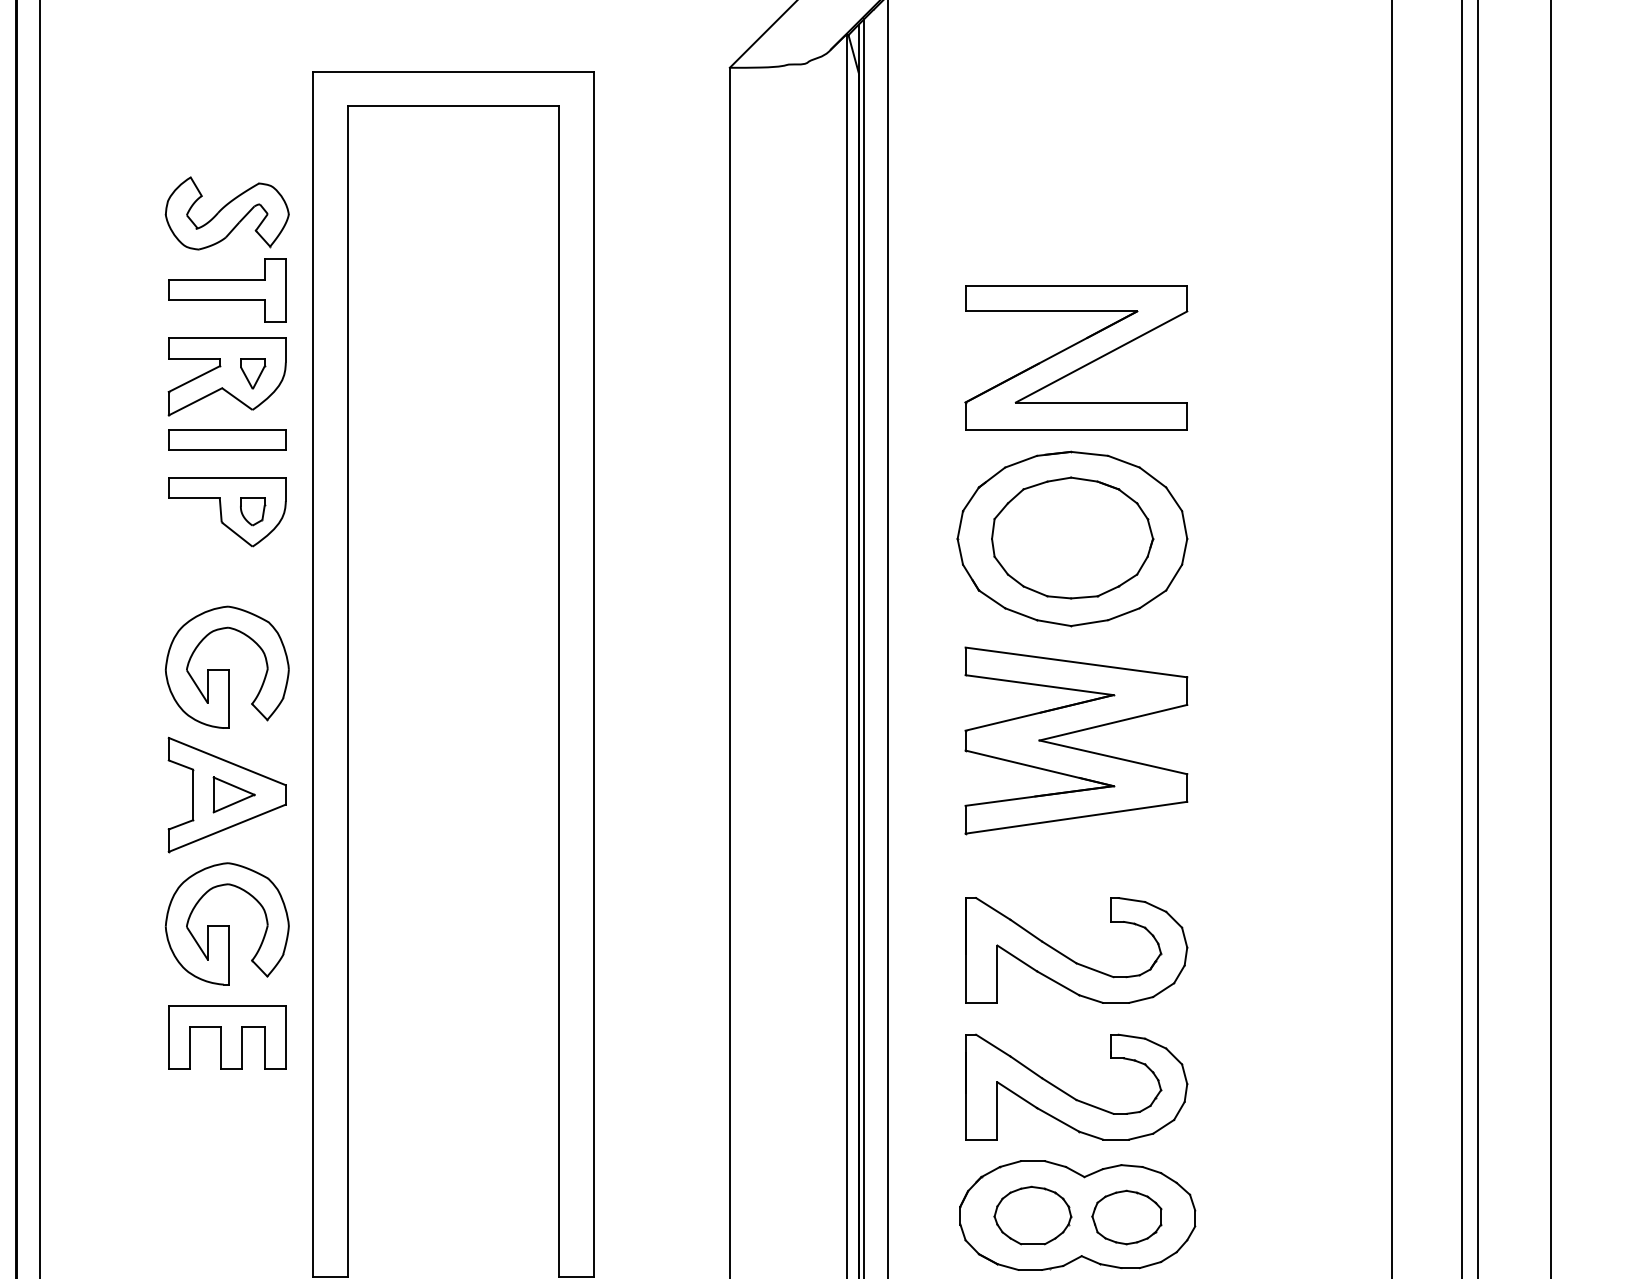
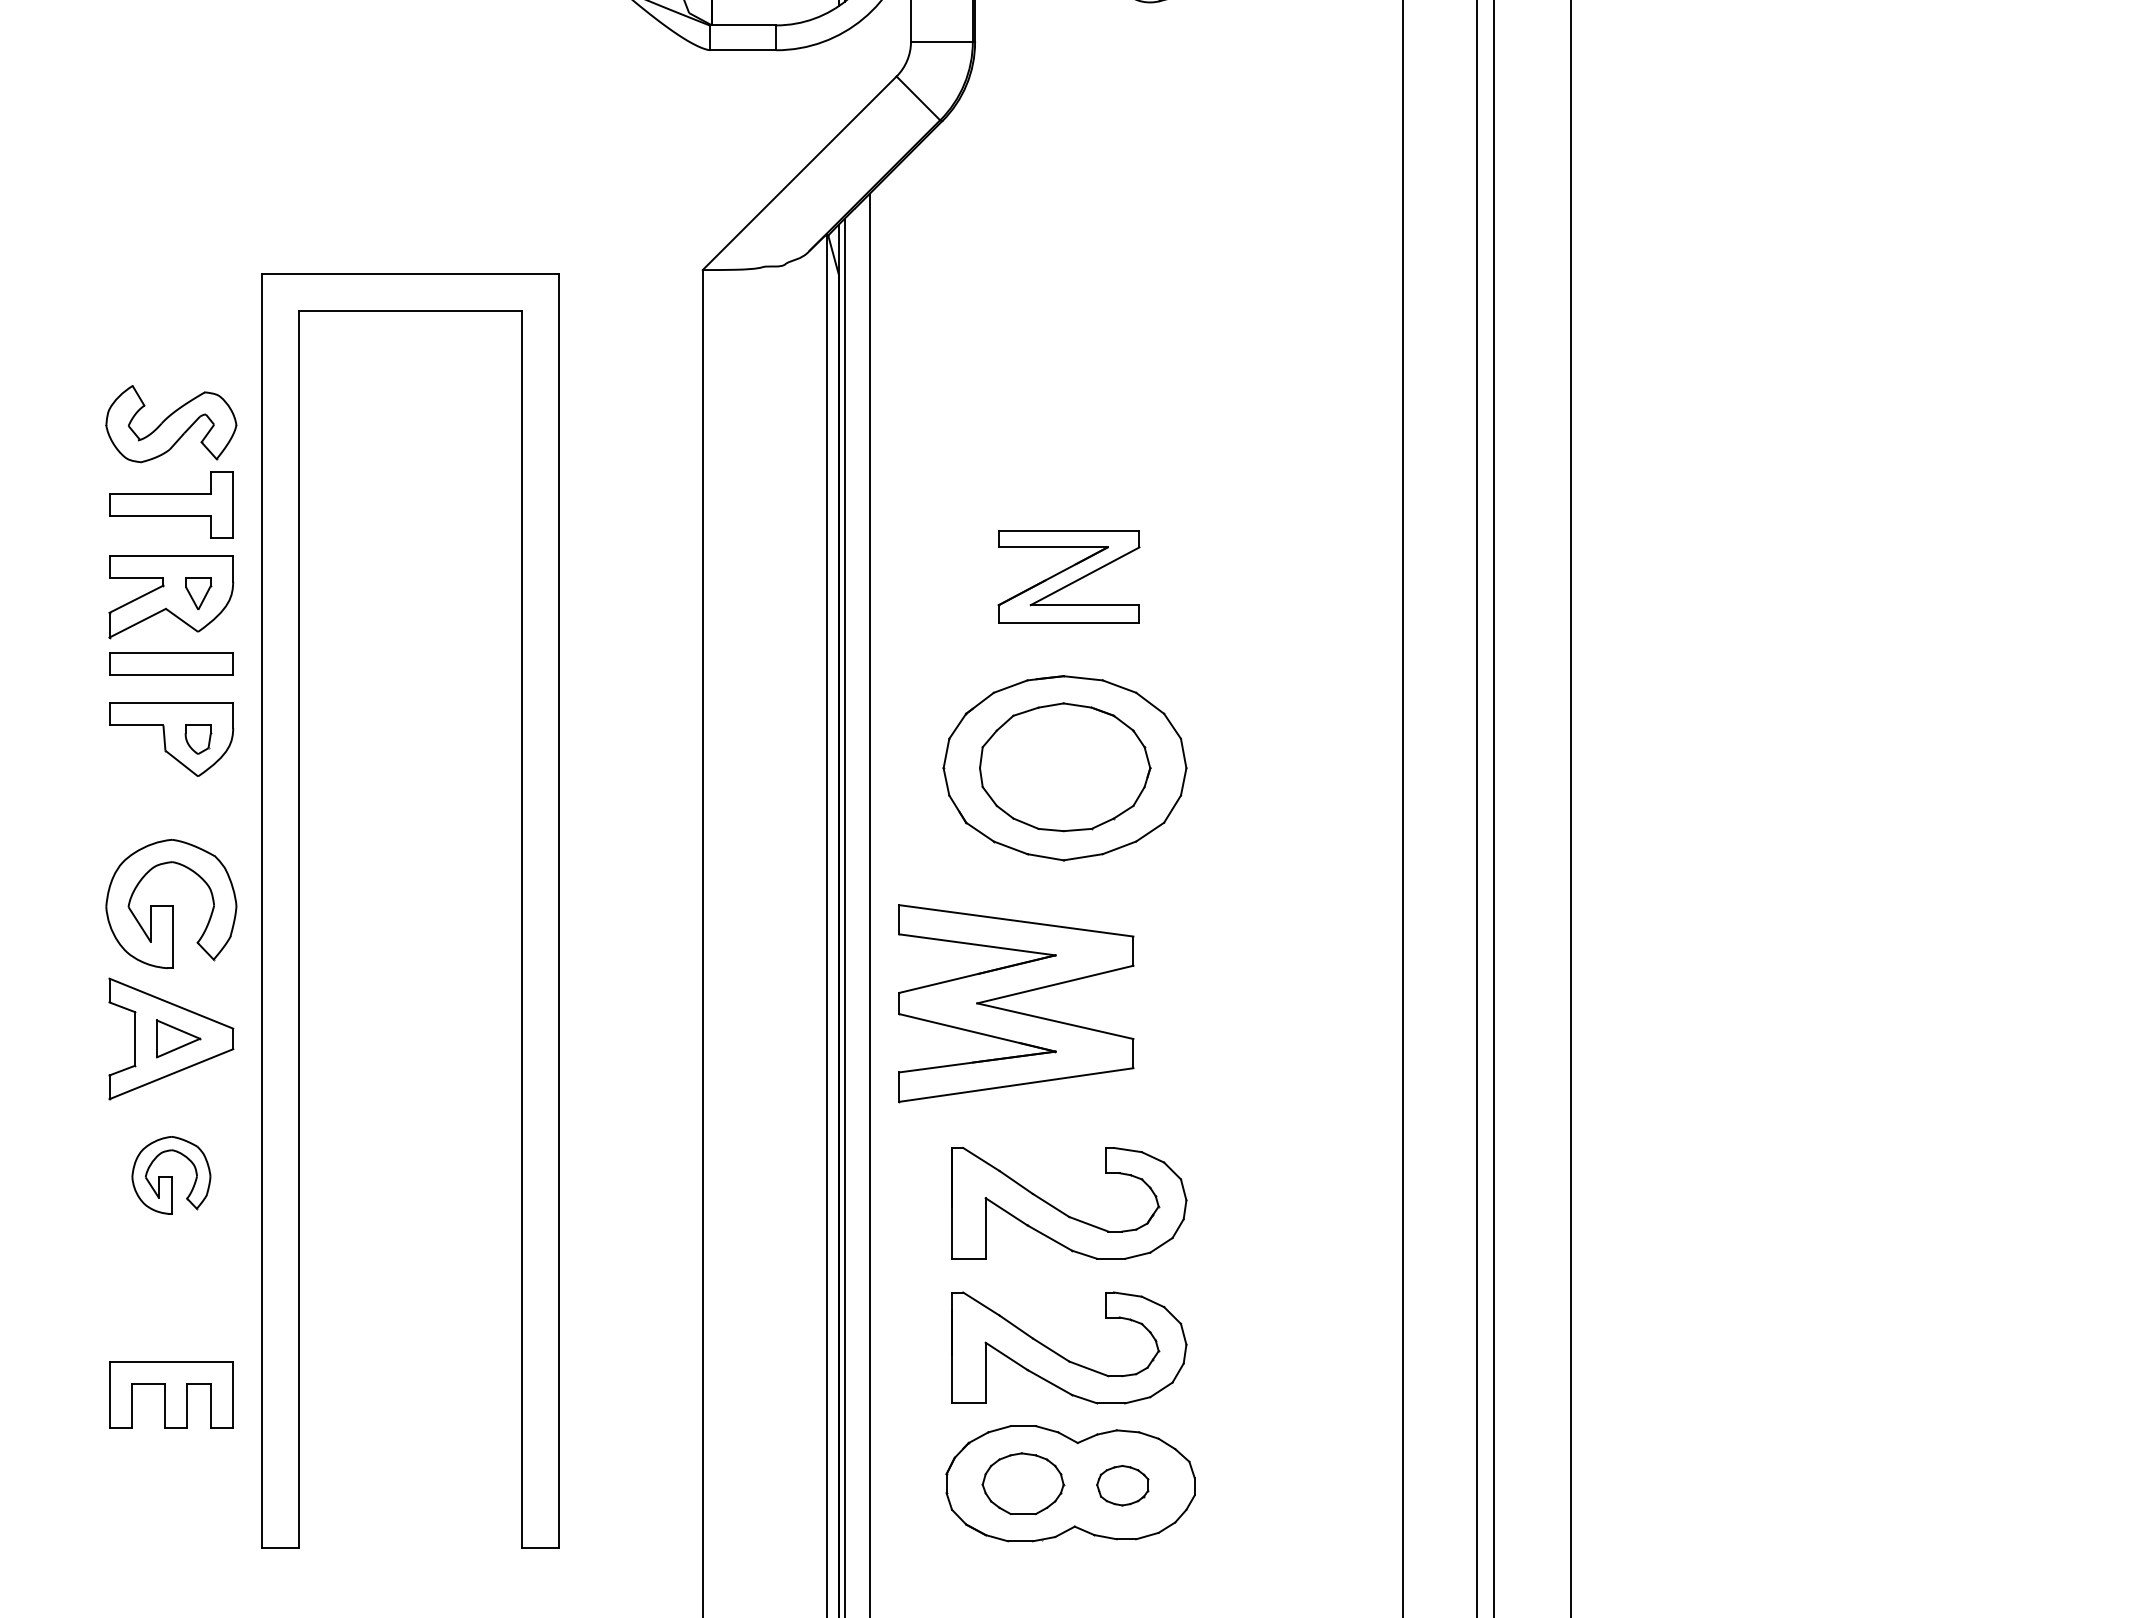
part: (1075, 357) -> (1068, 576), size x0.6
part: (1073, 747) -> (1013, 1010), moved
part: (227, 924) -> (171, 1175), size x0.6
part: (227, 1036) -> (171, 1394), moved
part: (1126, 1217) -> (1122, 1485), size x0.7

